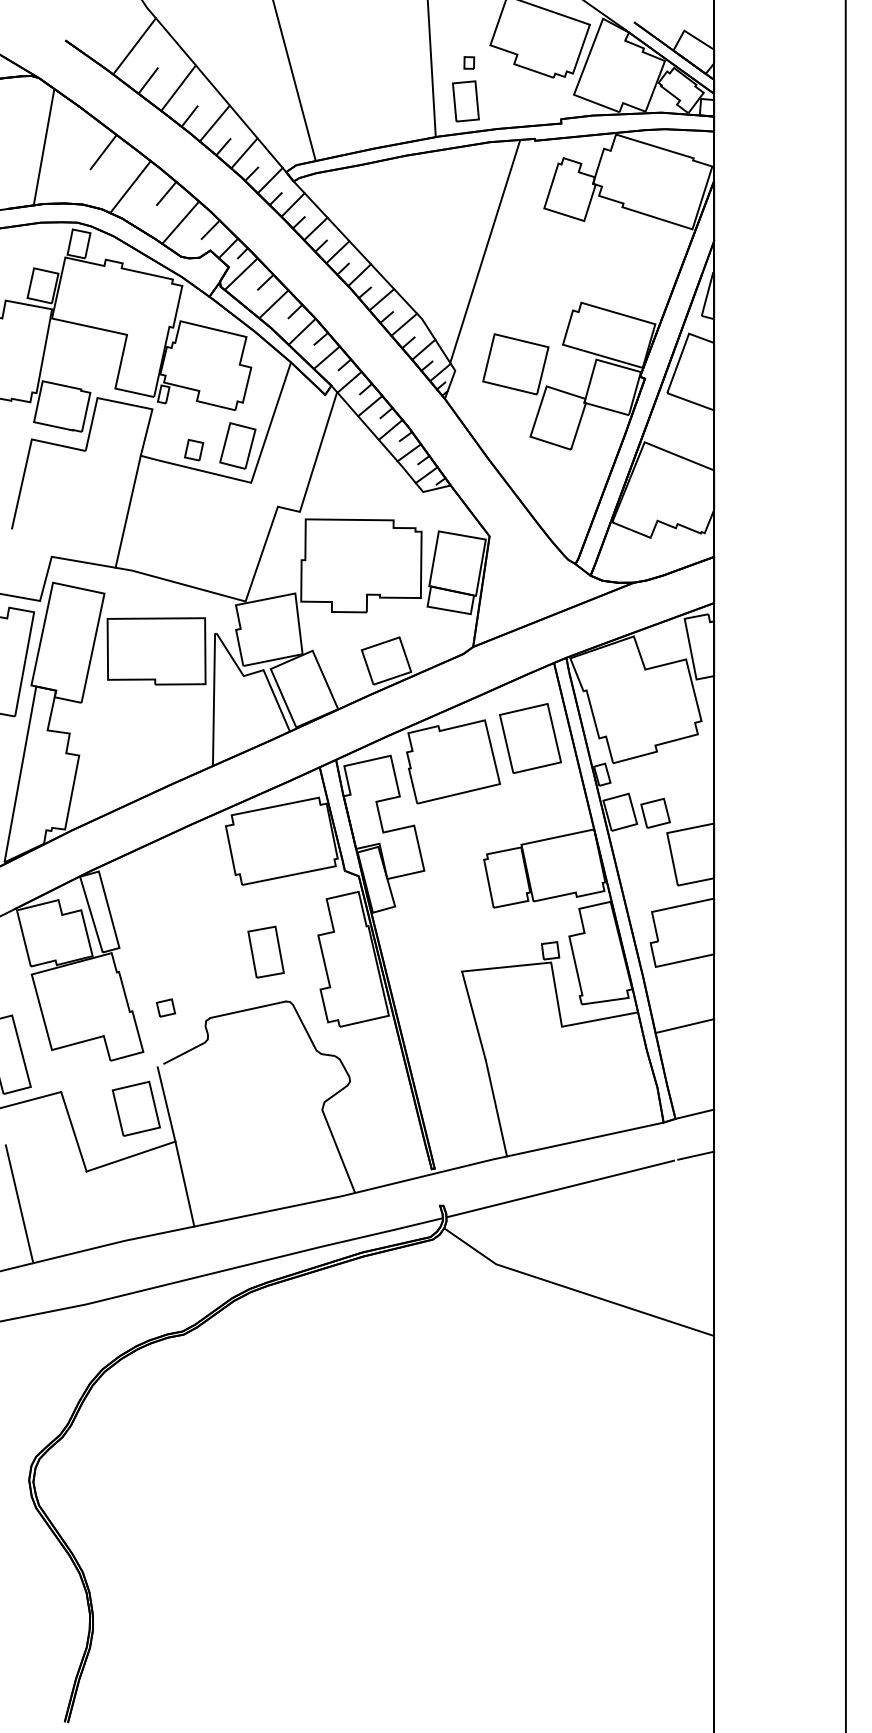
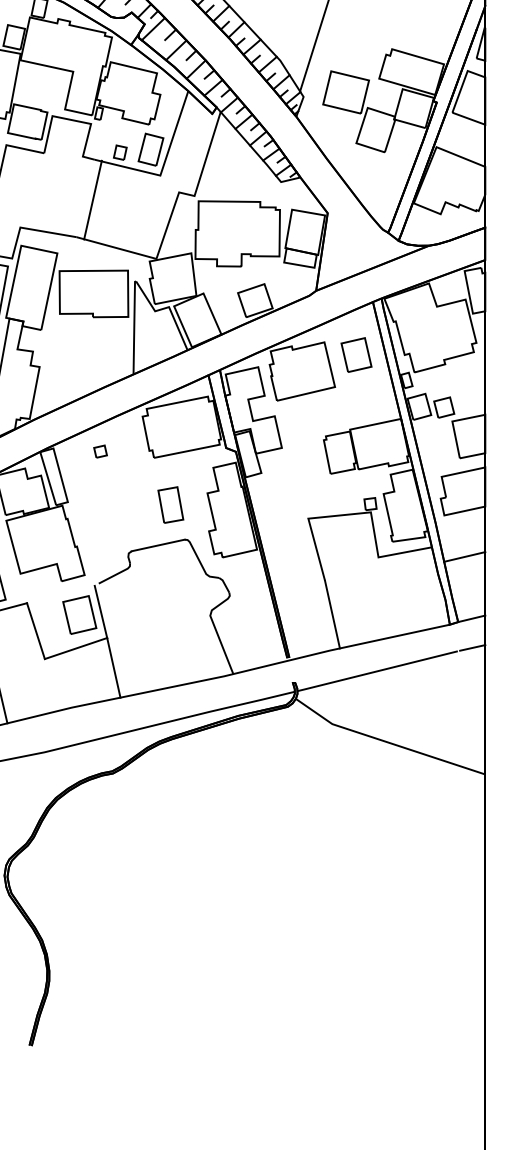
line: (127, 511) -> (92, 199), moved
part: (530, 738) -> (356, 355), size x0.7
part: (165, 1007) -> (100, 451), moved

